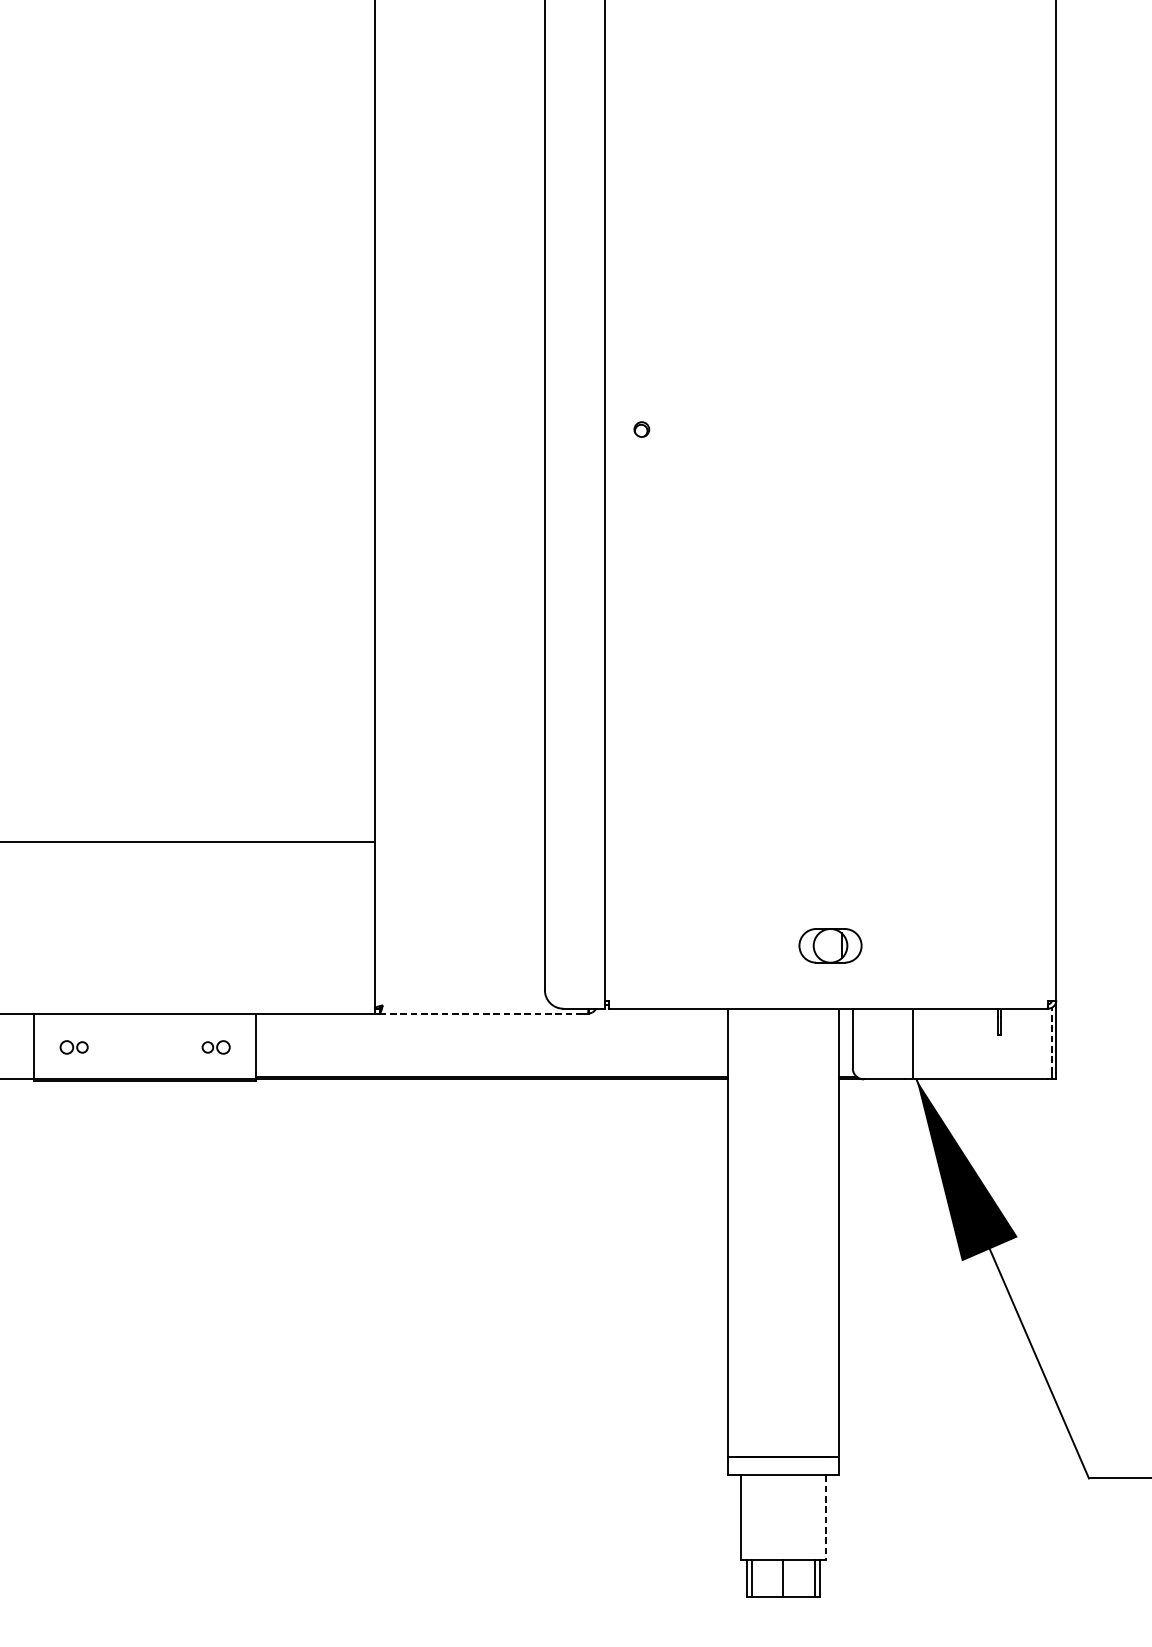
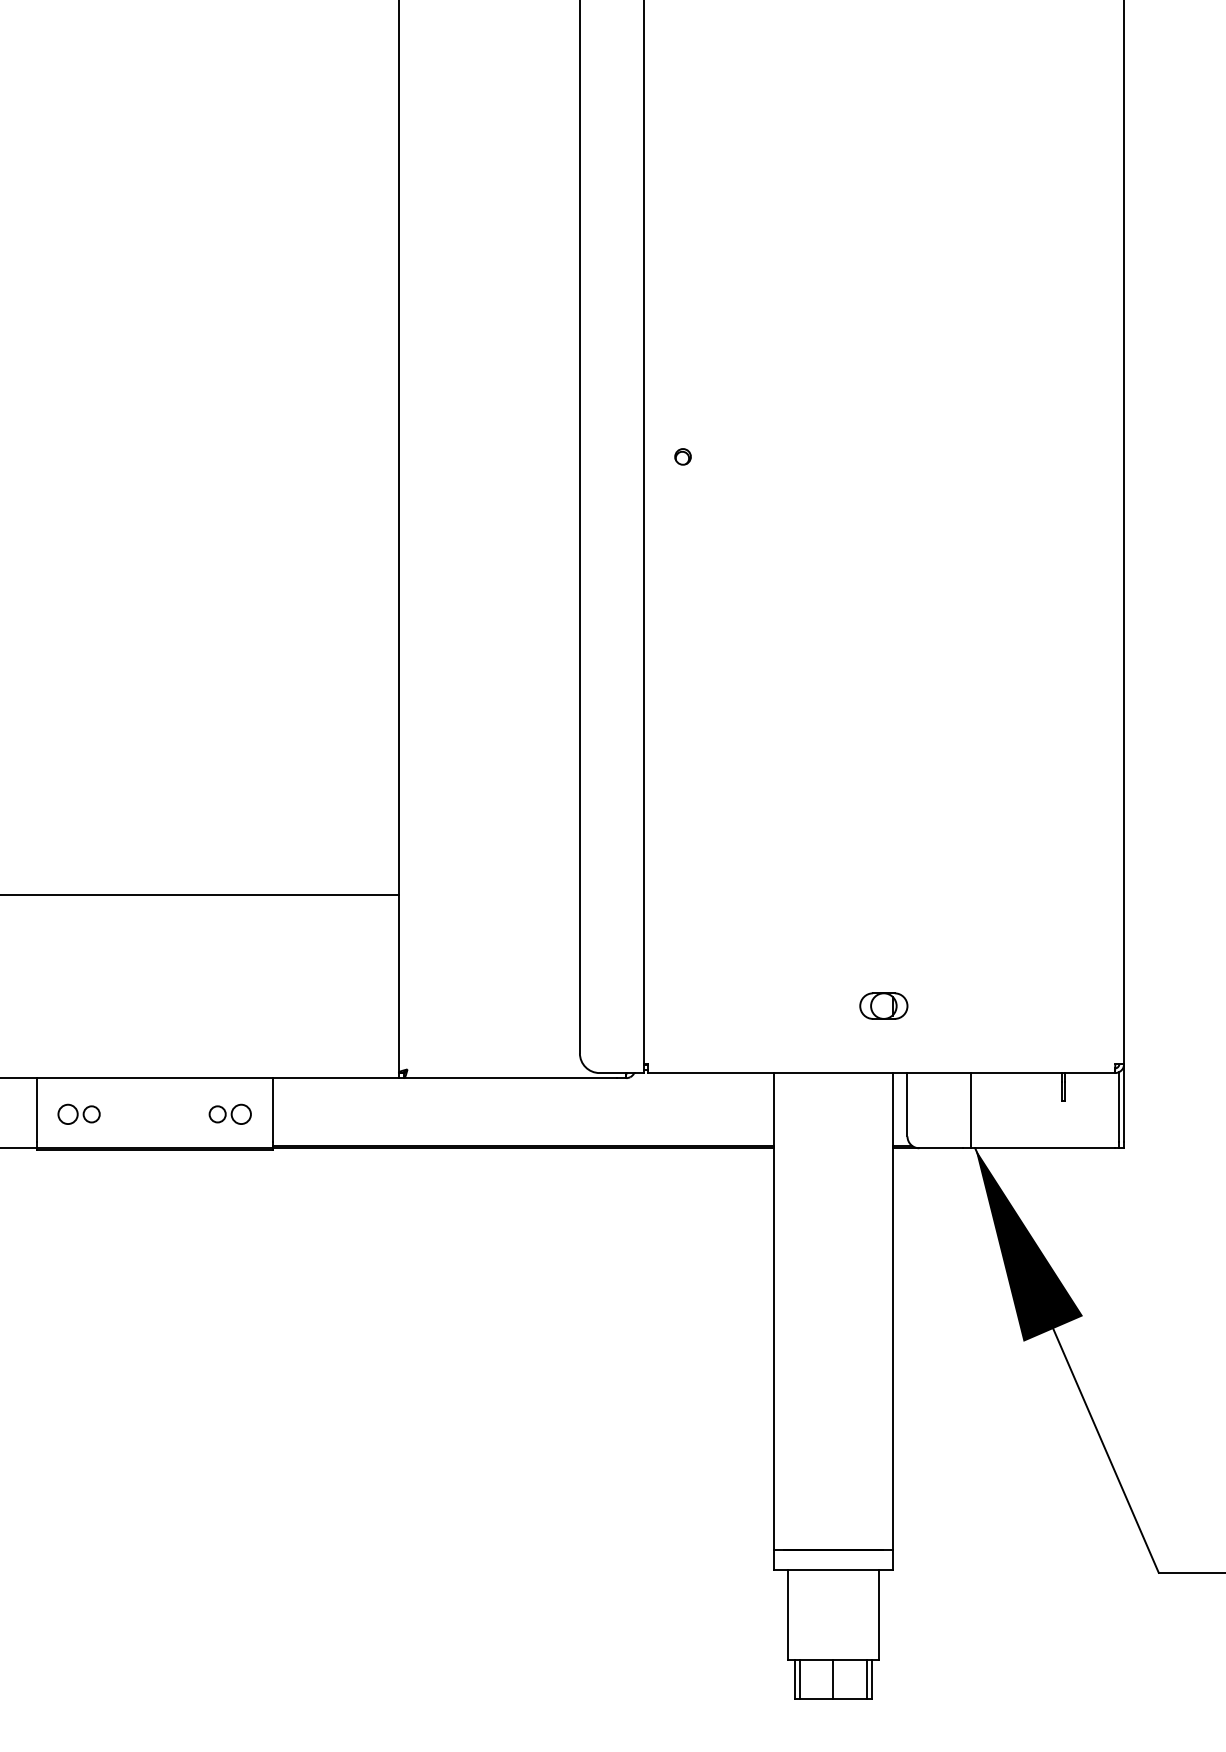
part: (830, 945) -> (883, 1005), size x0.71
line: (479, 1013) -> (510, 1078), dashed -> solid
line: (1052, 1040) -> (1119, 1106), dashed -> solid
part: (73, 1046) -> (78, 1113), size x1.43
part: (215, 1046) -> (229, 1113), size x1.43
line: (825, 1518) -> (878, 1615), dashed -> solid

